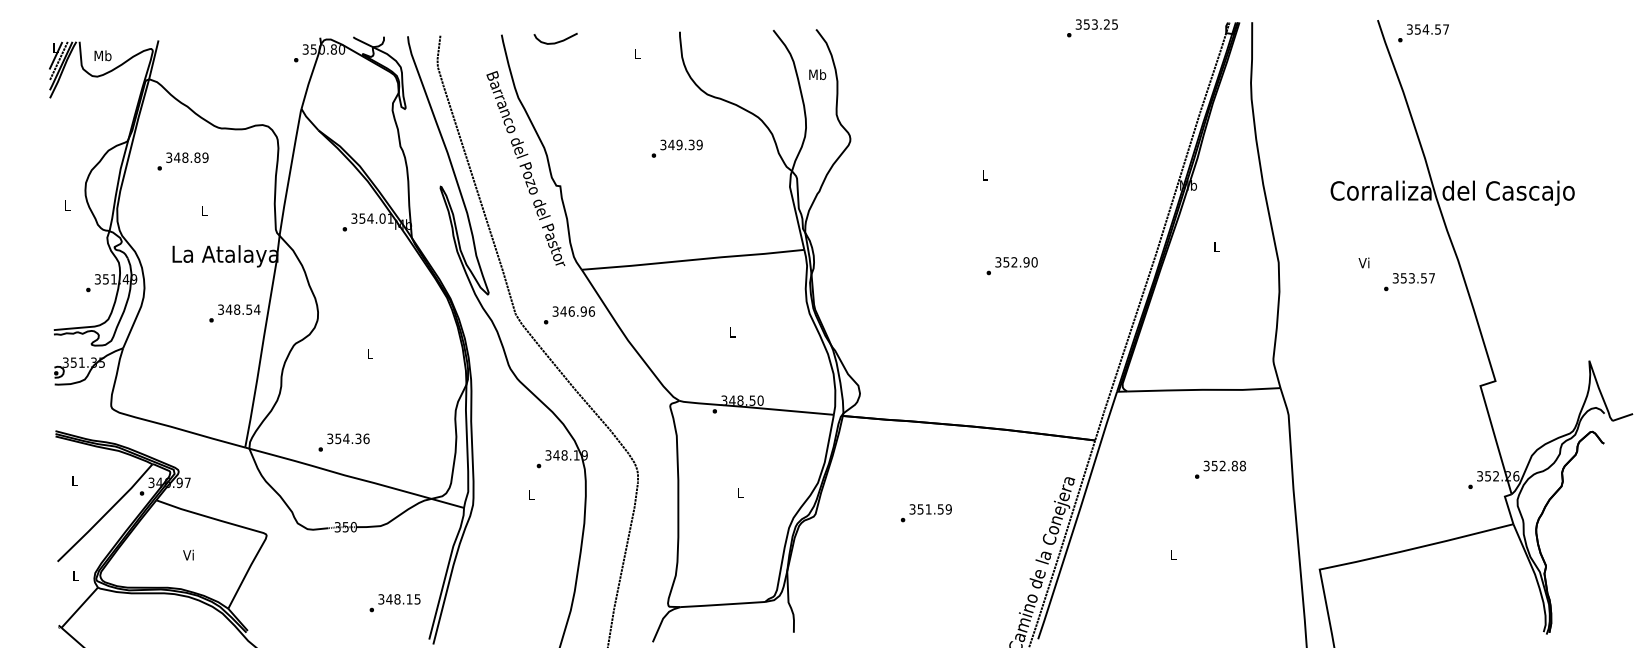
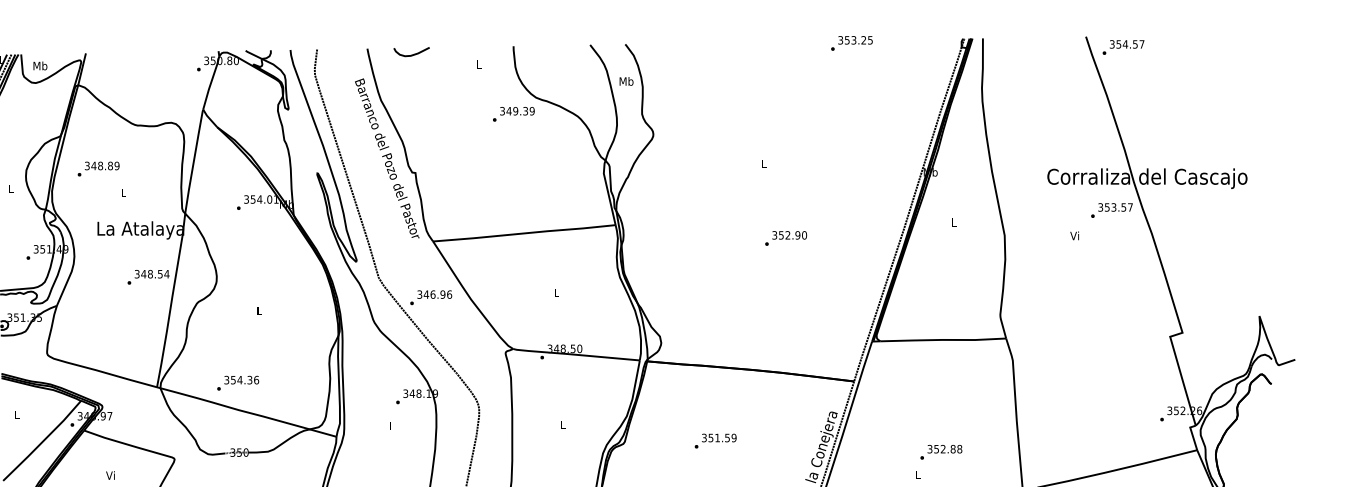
text: (676, 148) -> (513, 114), moved
text: (182, 161) -> (98, 169), moved
text: (1409, 282) -> (1111, 210), moved
text: (569, 315) -> (431, 297), moved
text: (1220, 469) -> (941, 452), moved

